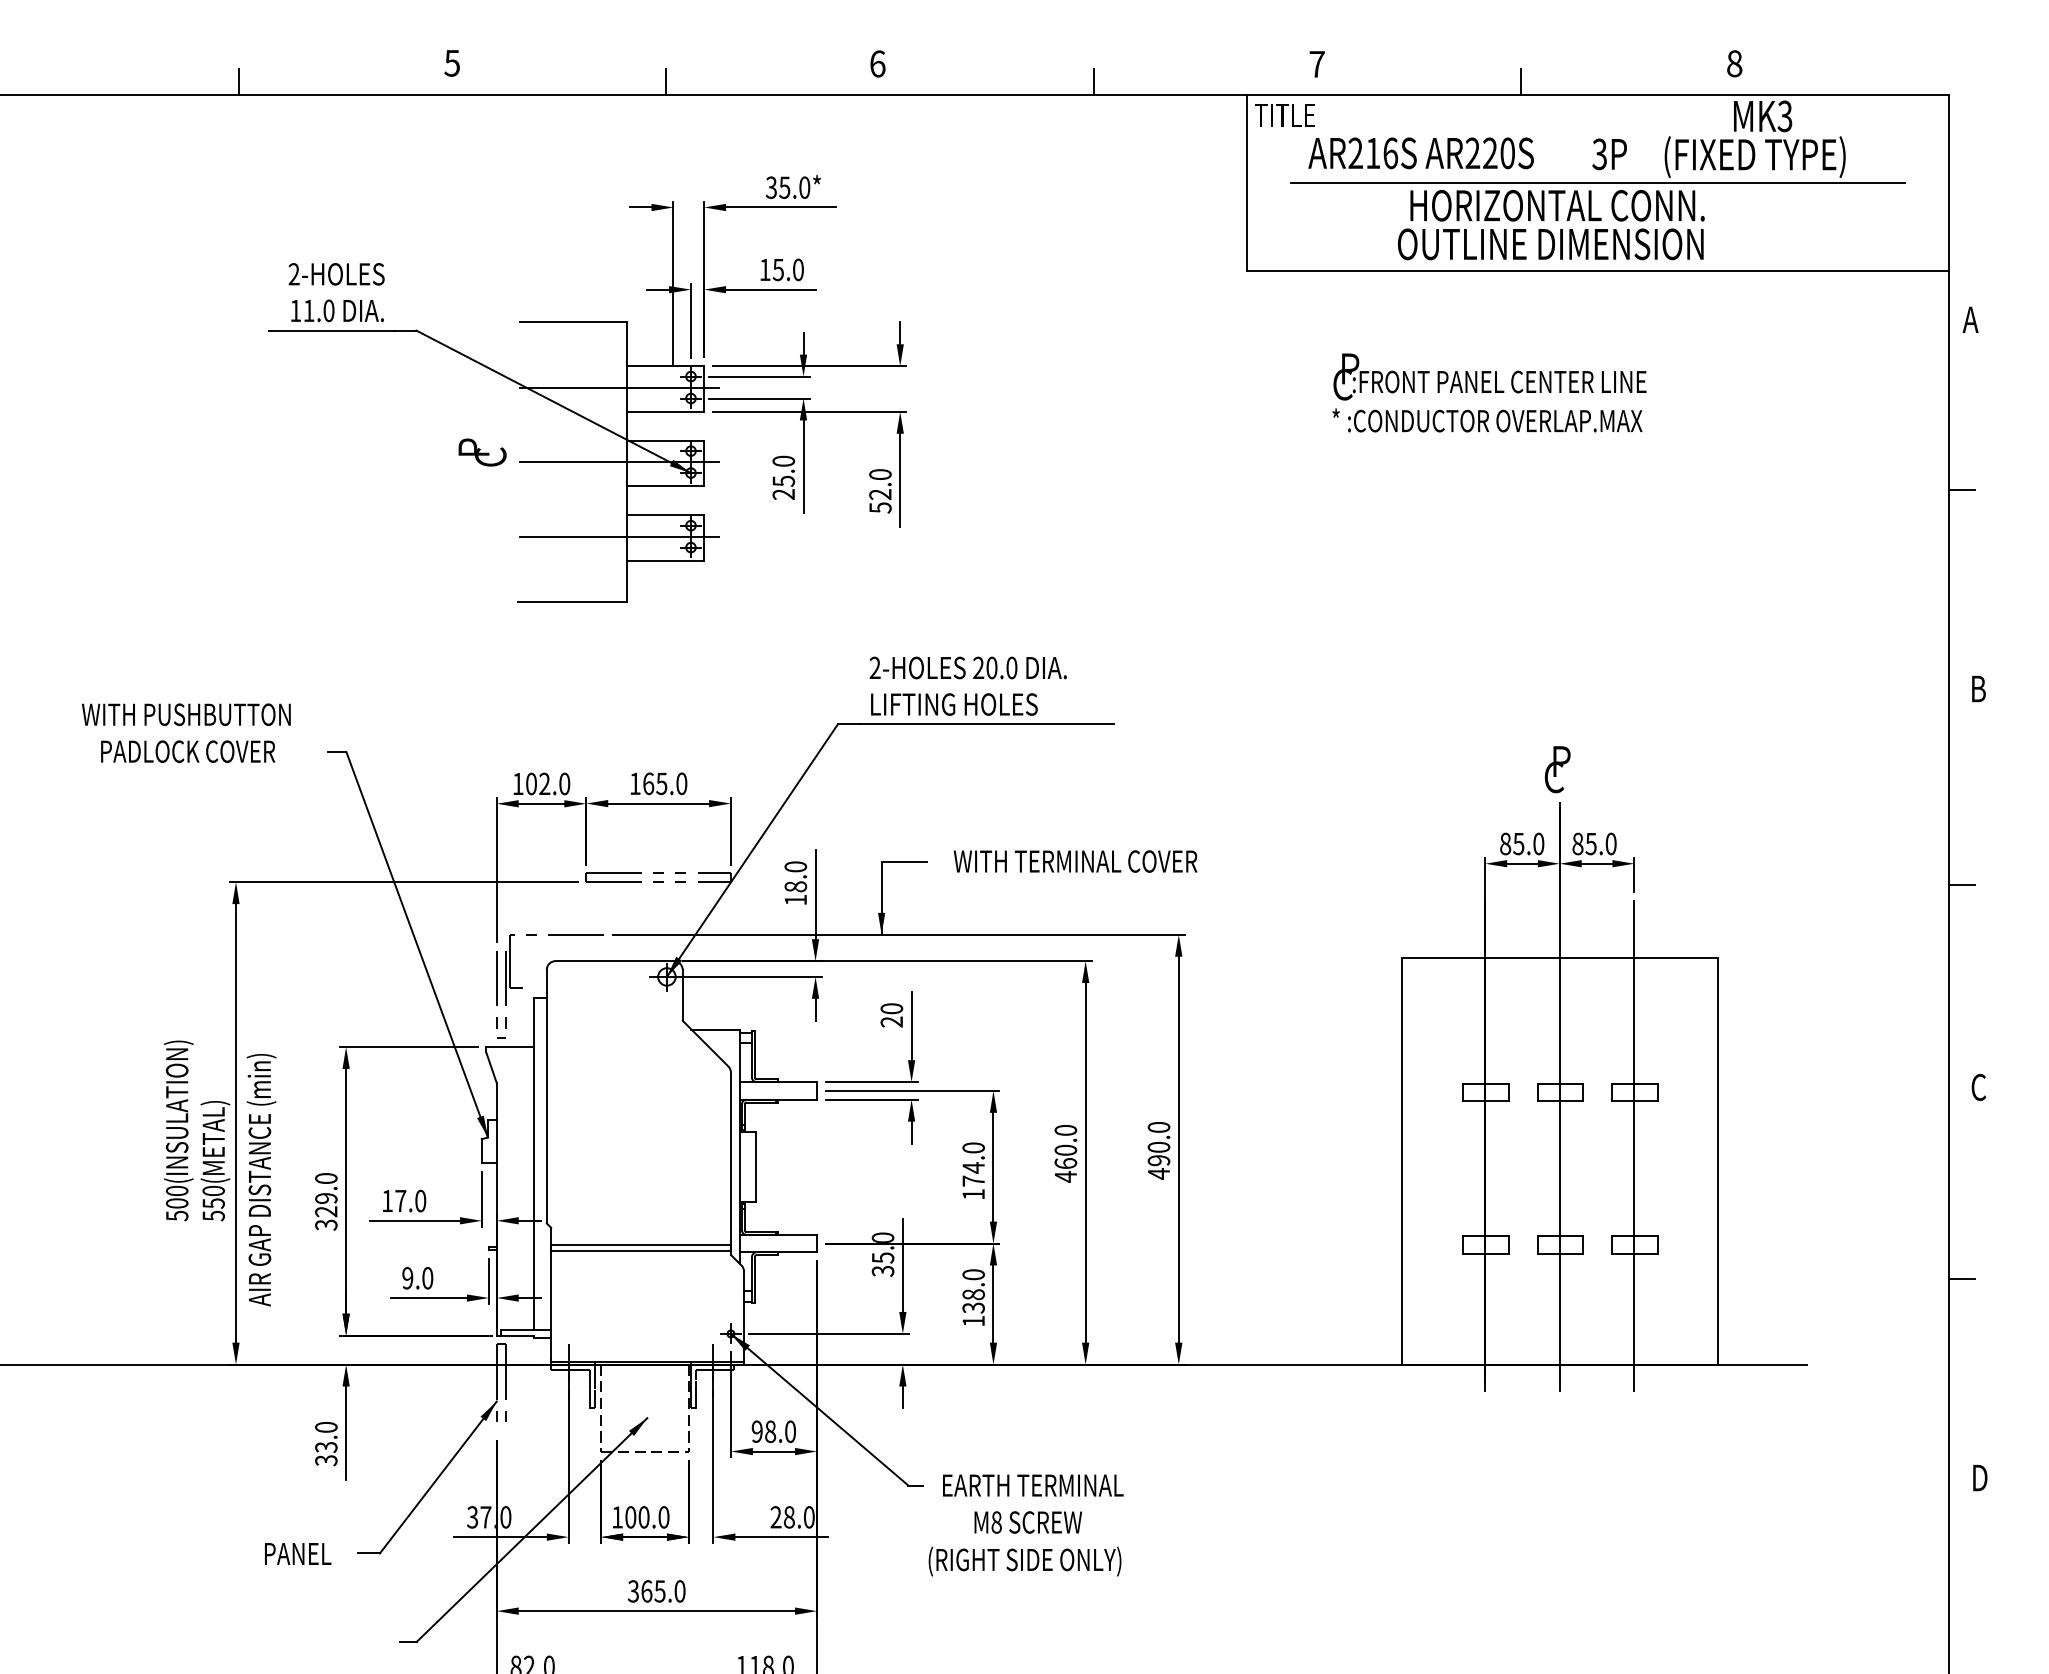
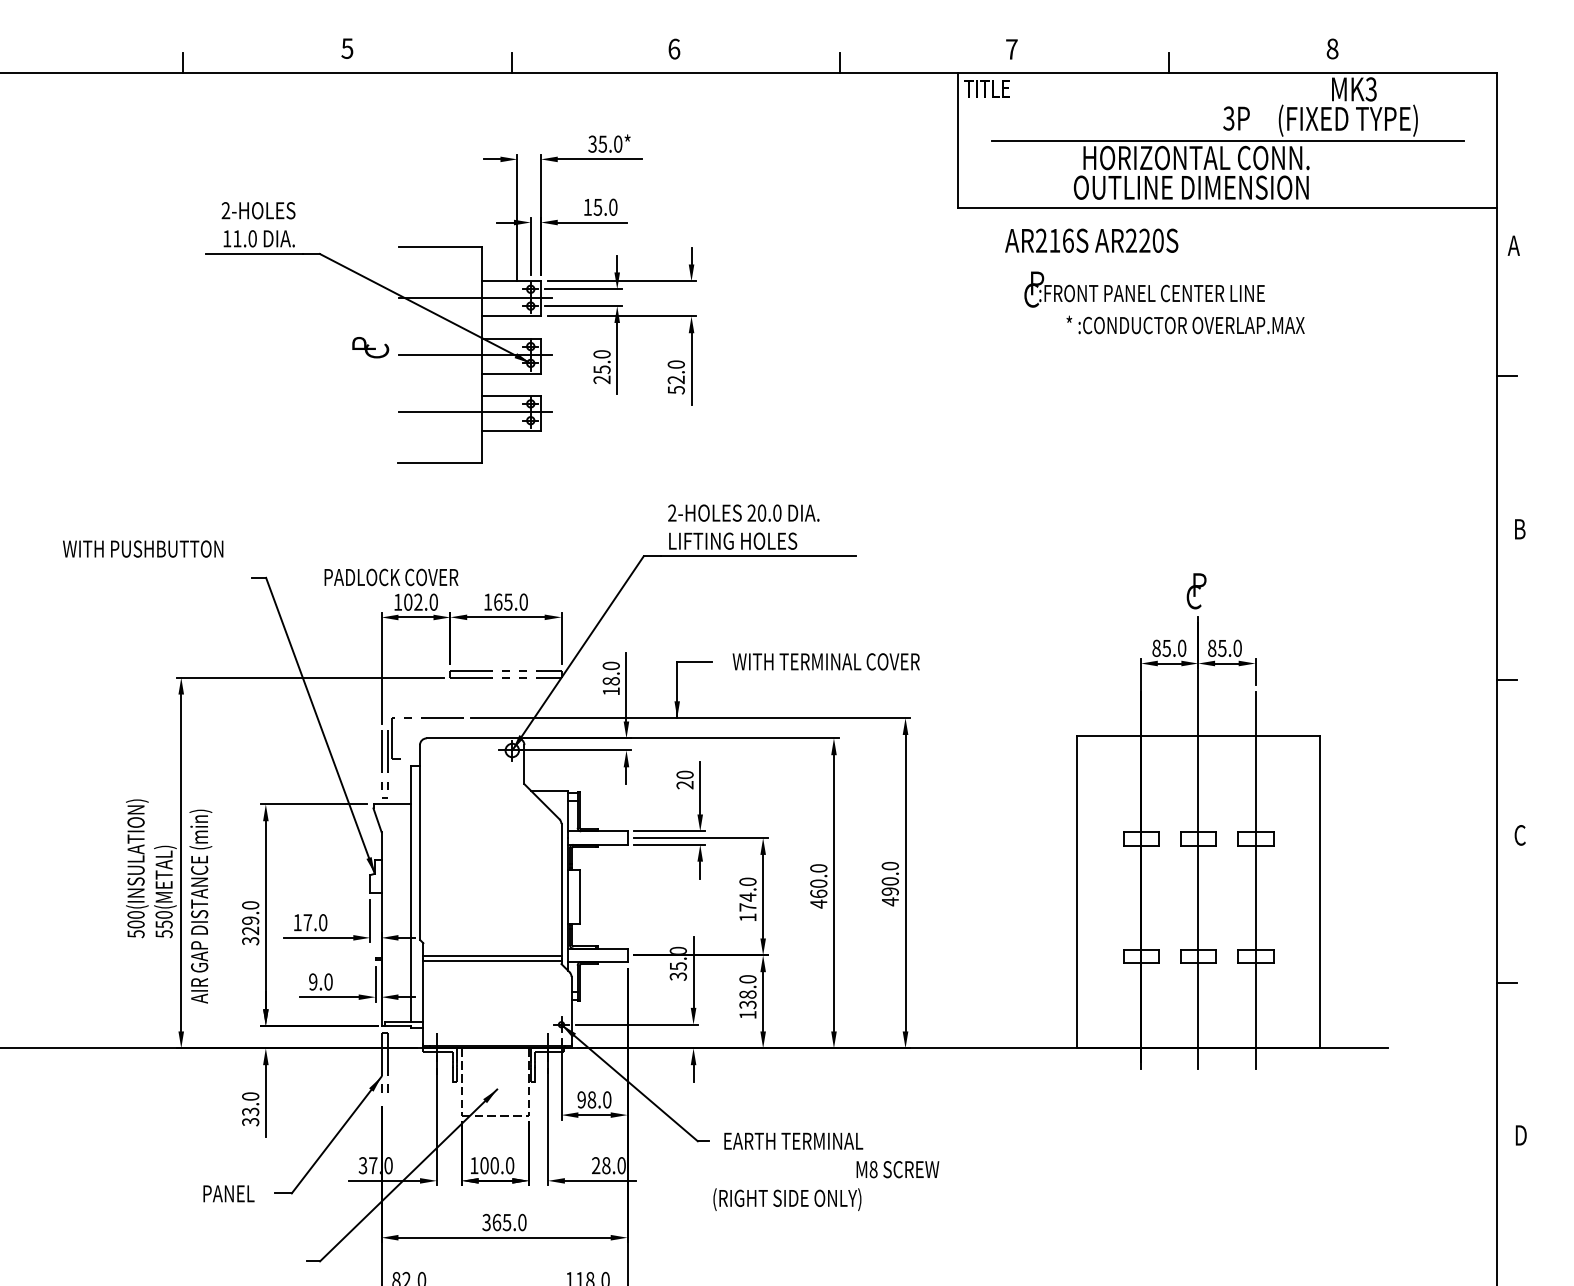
text: (1420, 152) -> (1091, 240), moved
text: (1487, 419) -> (1185, 324), moved
text: (188, 751) -> (391, 577), moved
text: (1027, 1522) -> (897, 1169), moved

